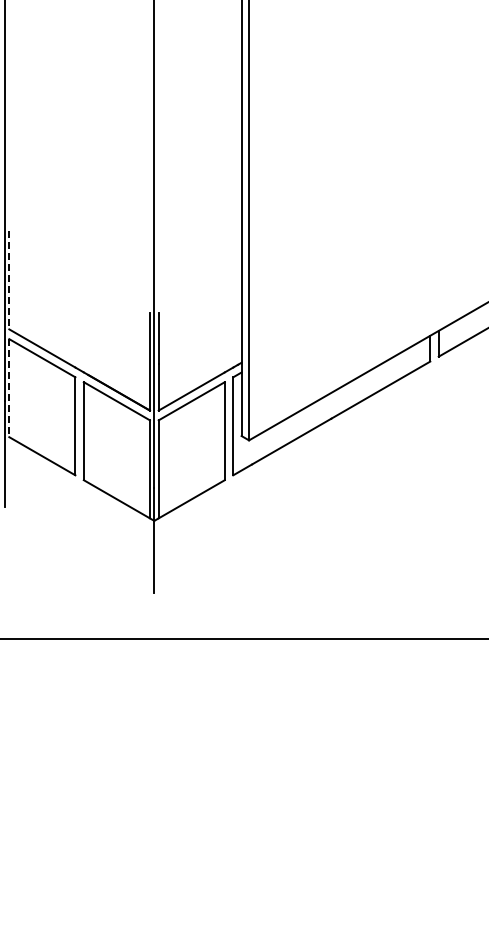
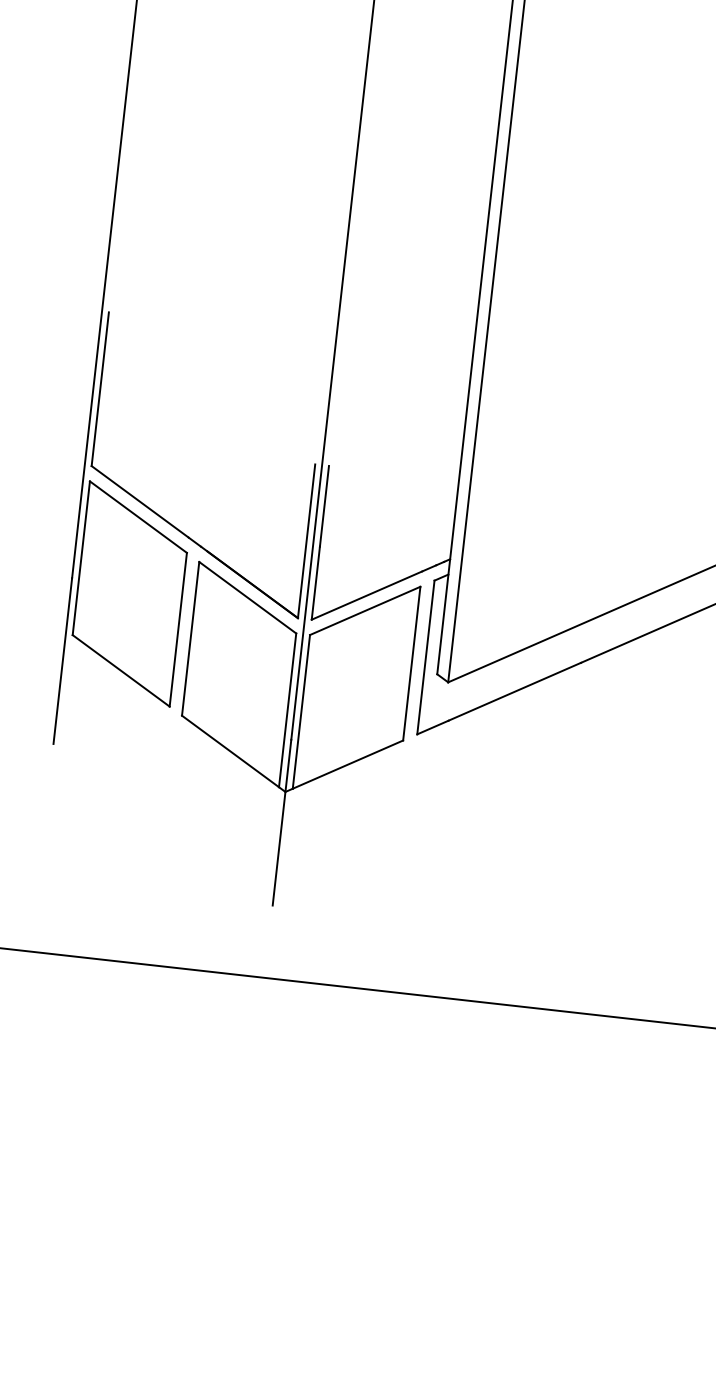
line: (9, 280) -> (100, 389), dashed -> solid
line: (9, 388) -> (81, 558), dashed -> solid

